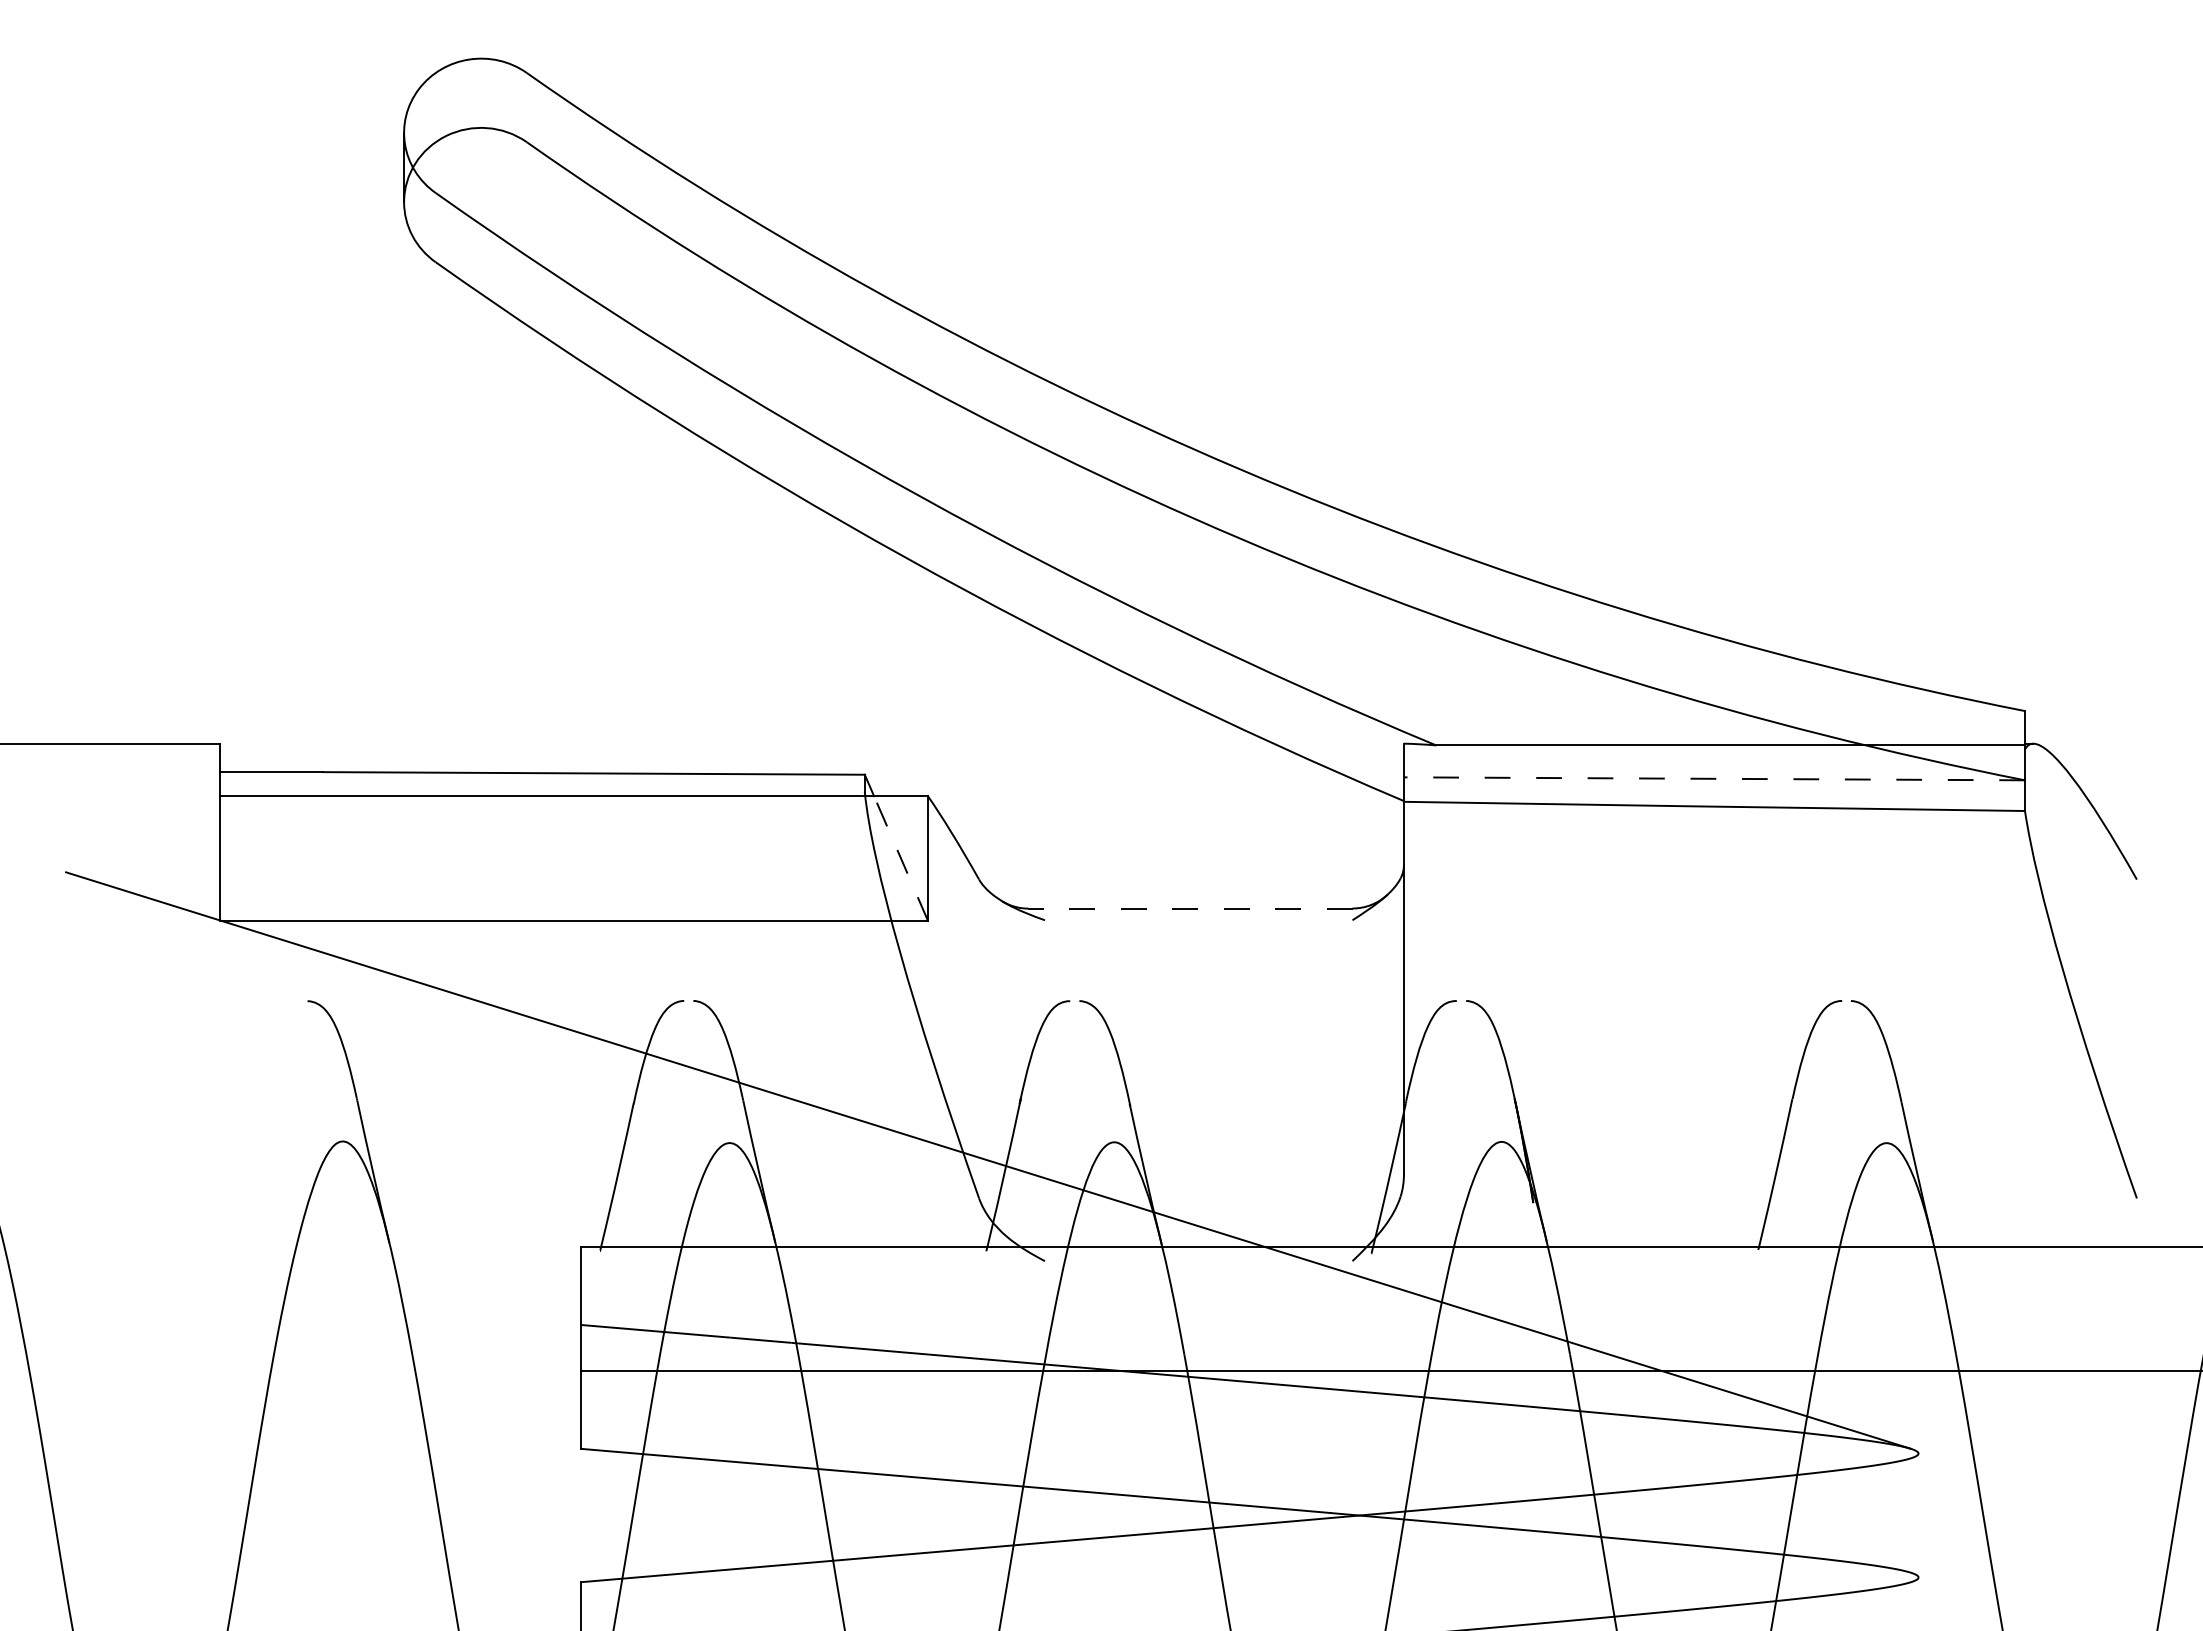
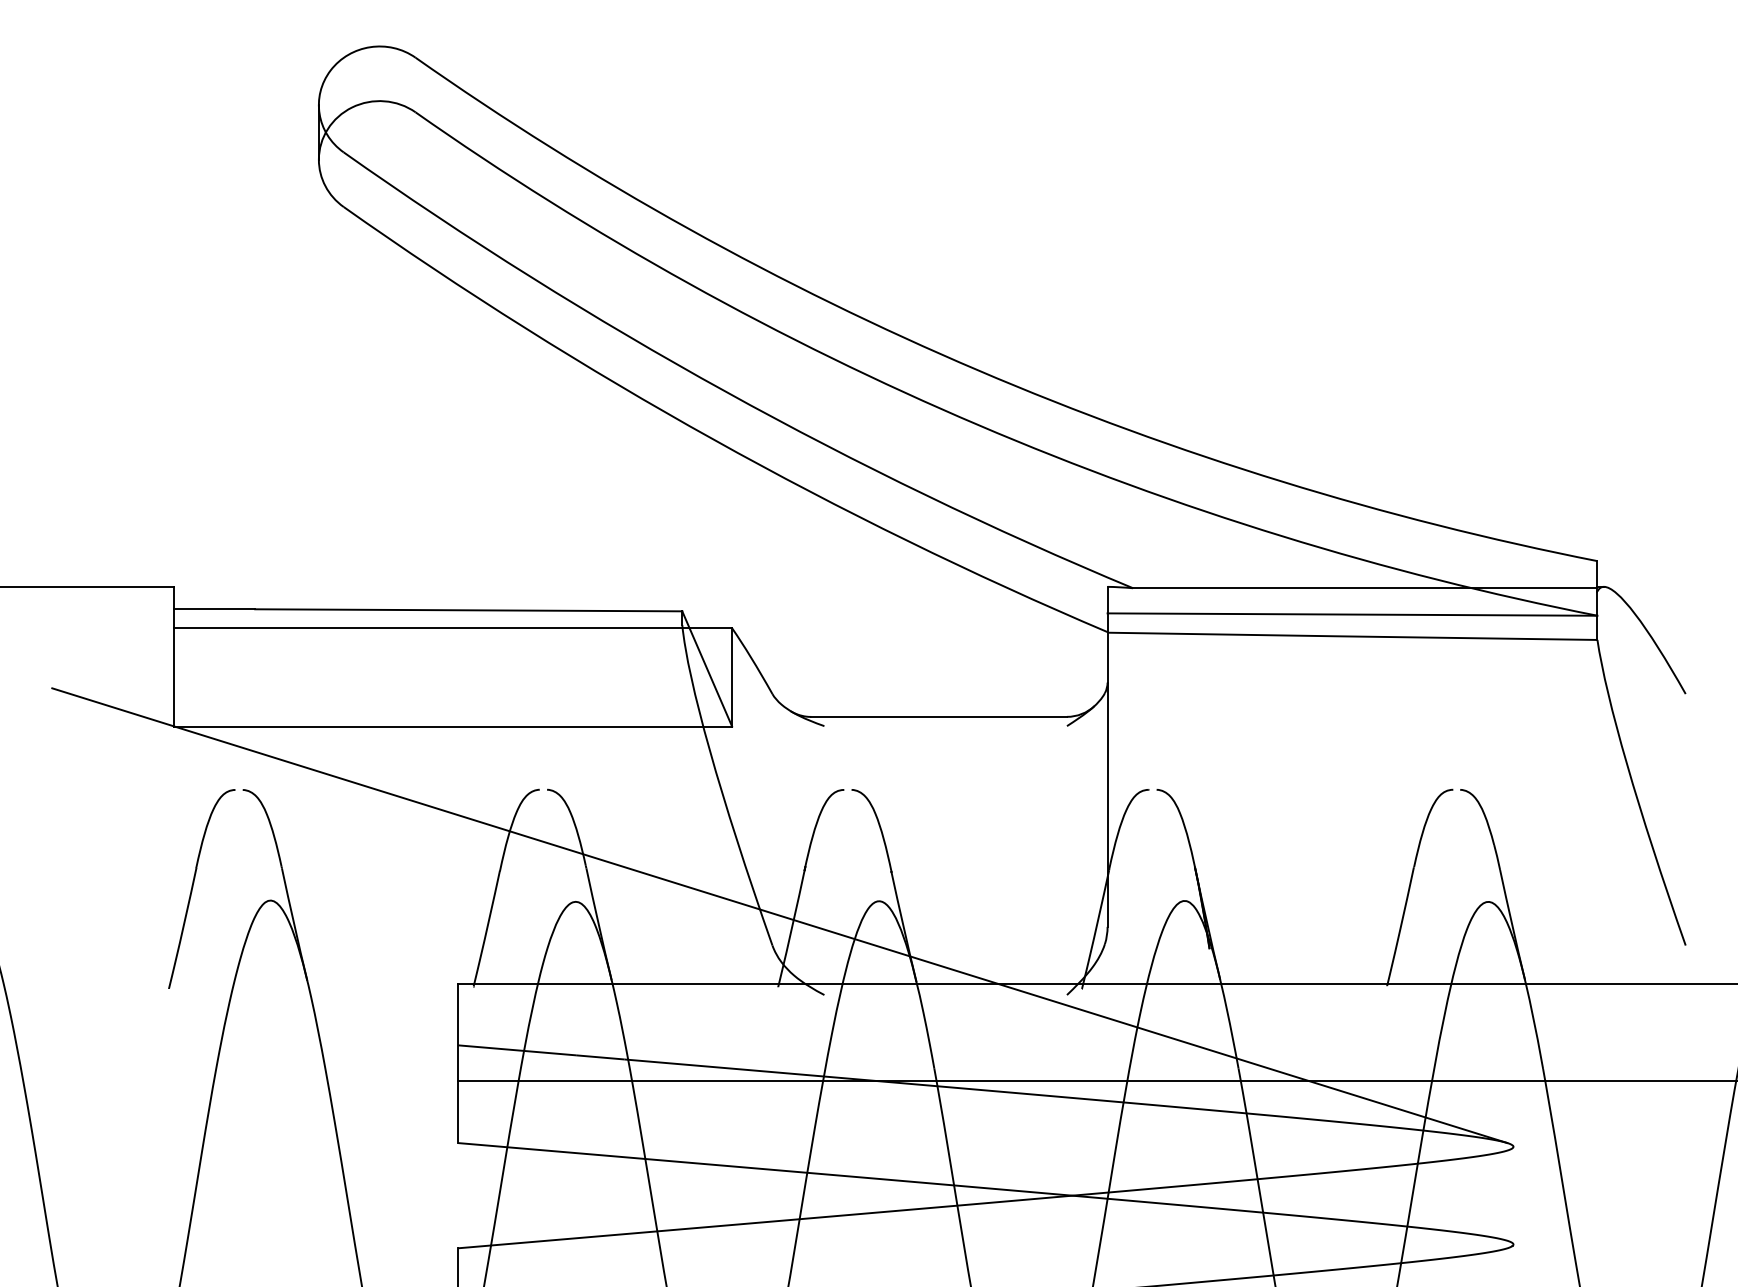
line: (1714, 778) -> (1352, 614), dashed -> solid
line: (901, 858) -> (711, 677), dashed -> solid
line: (1189, 908) -> (938, 716), dashed -> solid
part: (244, 1126) -> (192, 888), added

